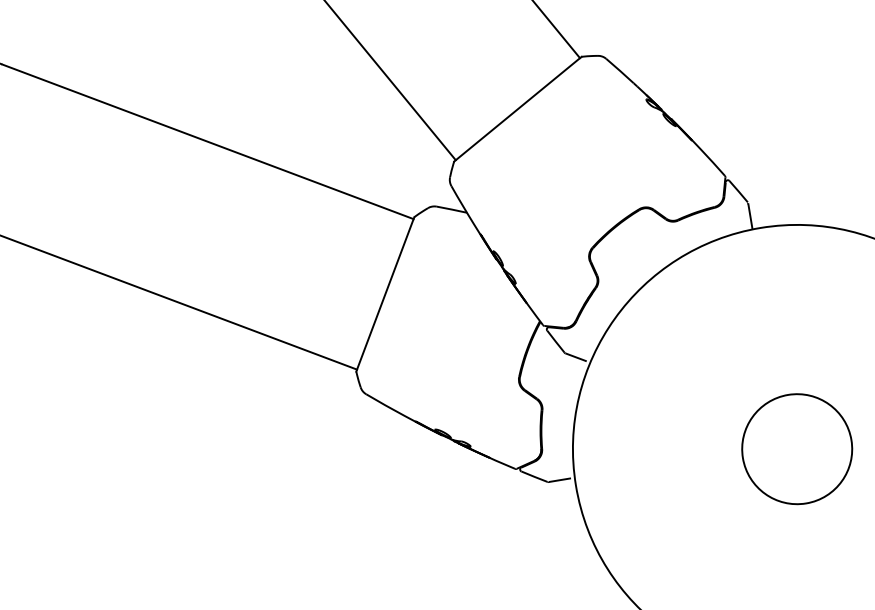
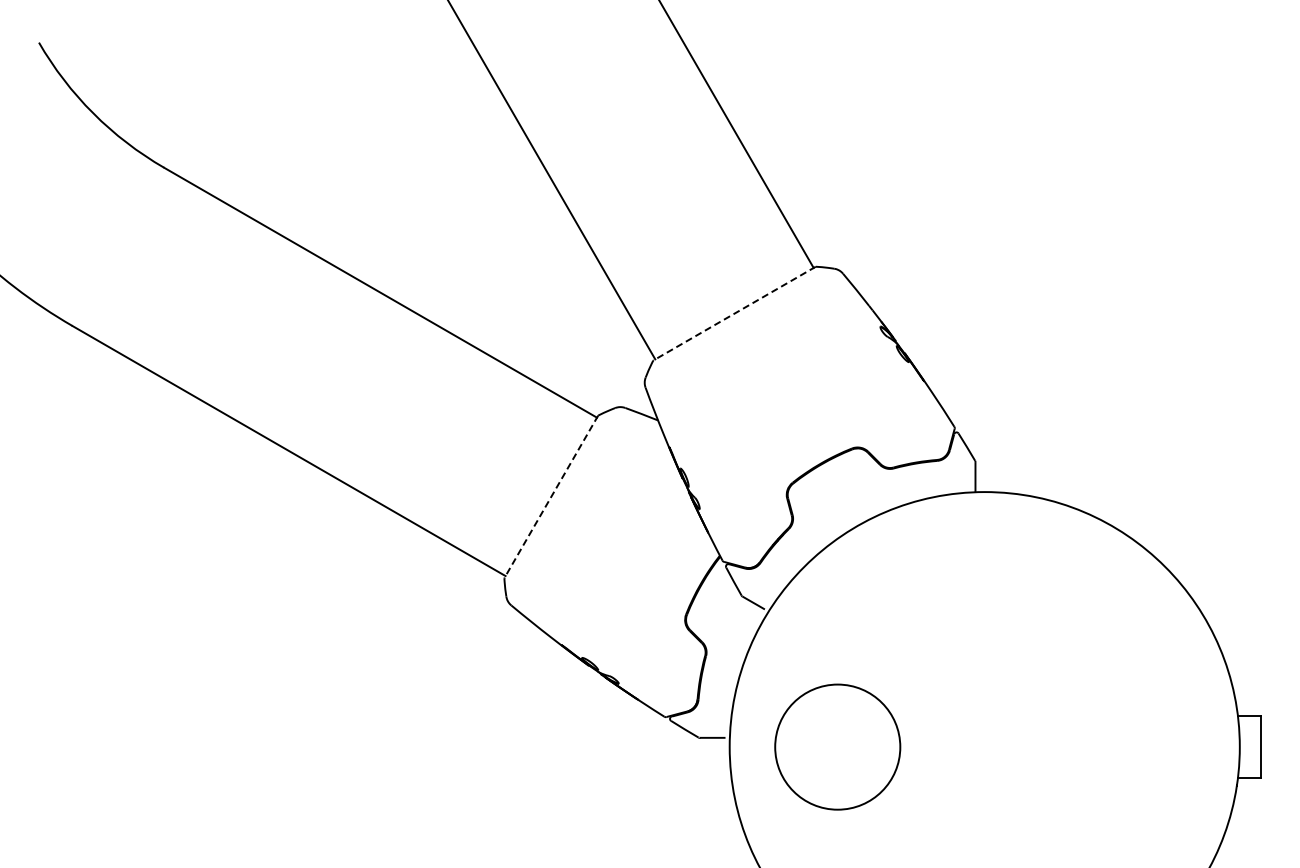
line: (517, 109) -> (734, 313), solid -> dashed
line: (385, 294) -> (551, 496), solid -> dashed
circle: (796, 448) -> (837, 746), moved

